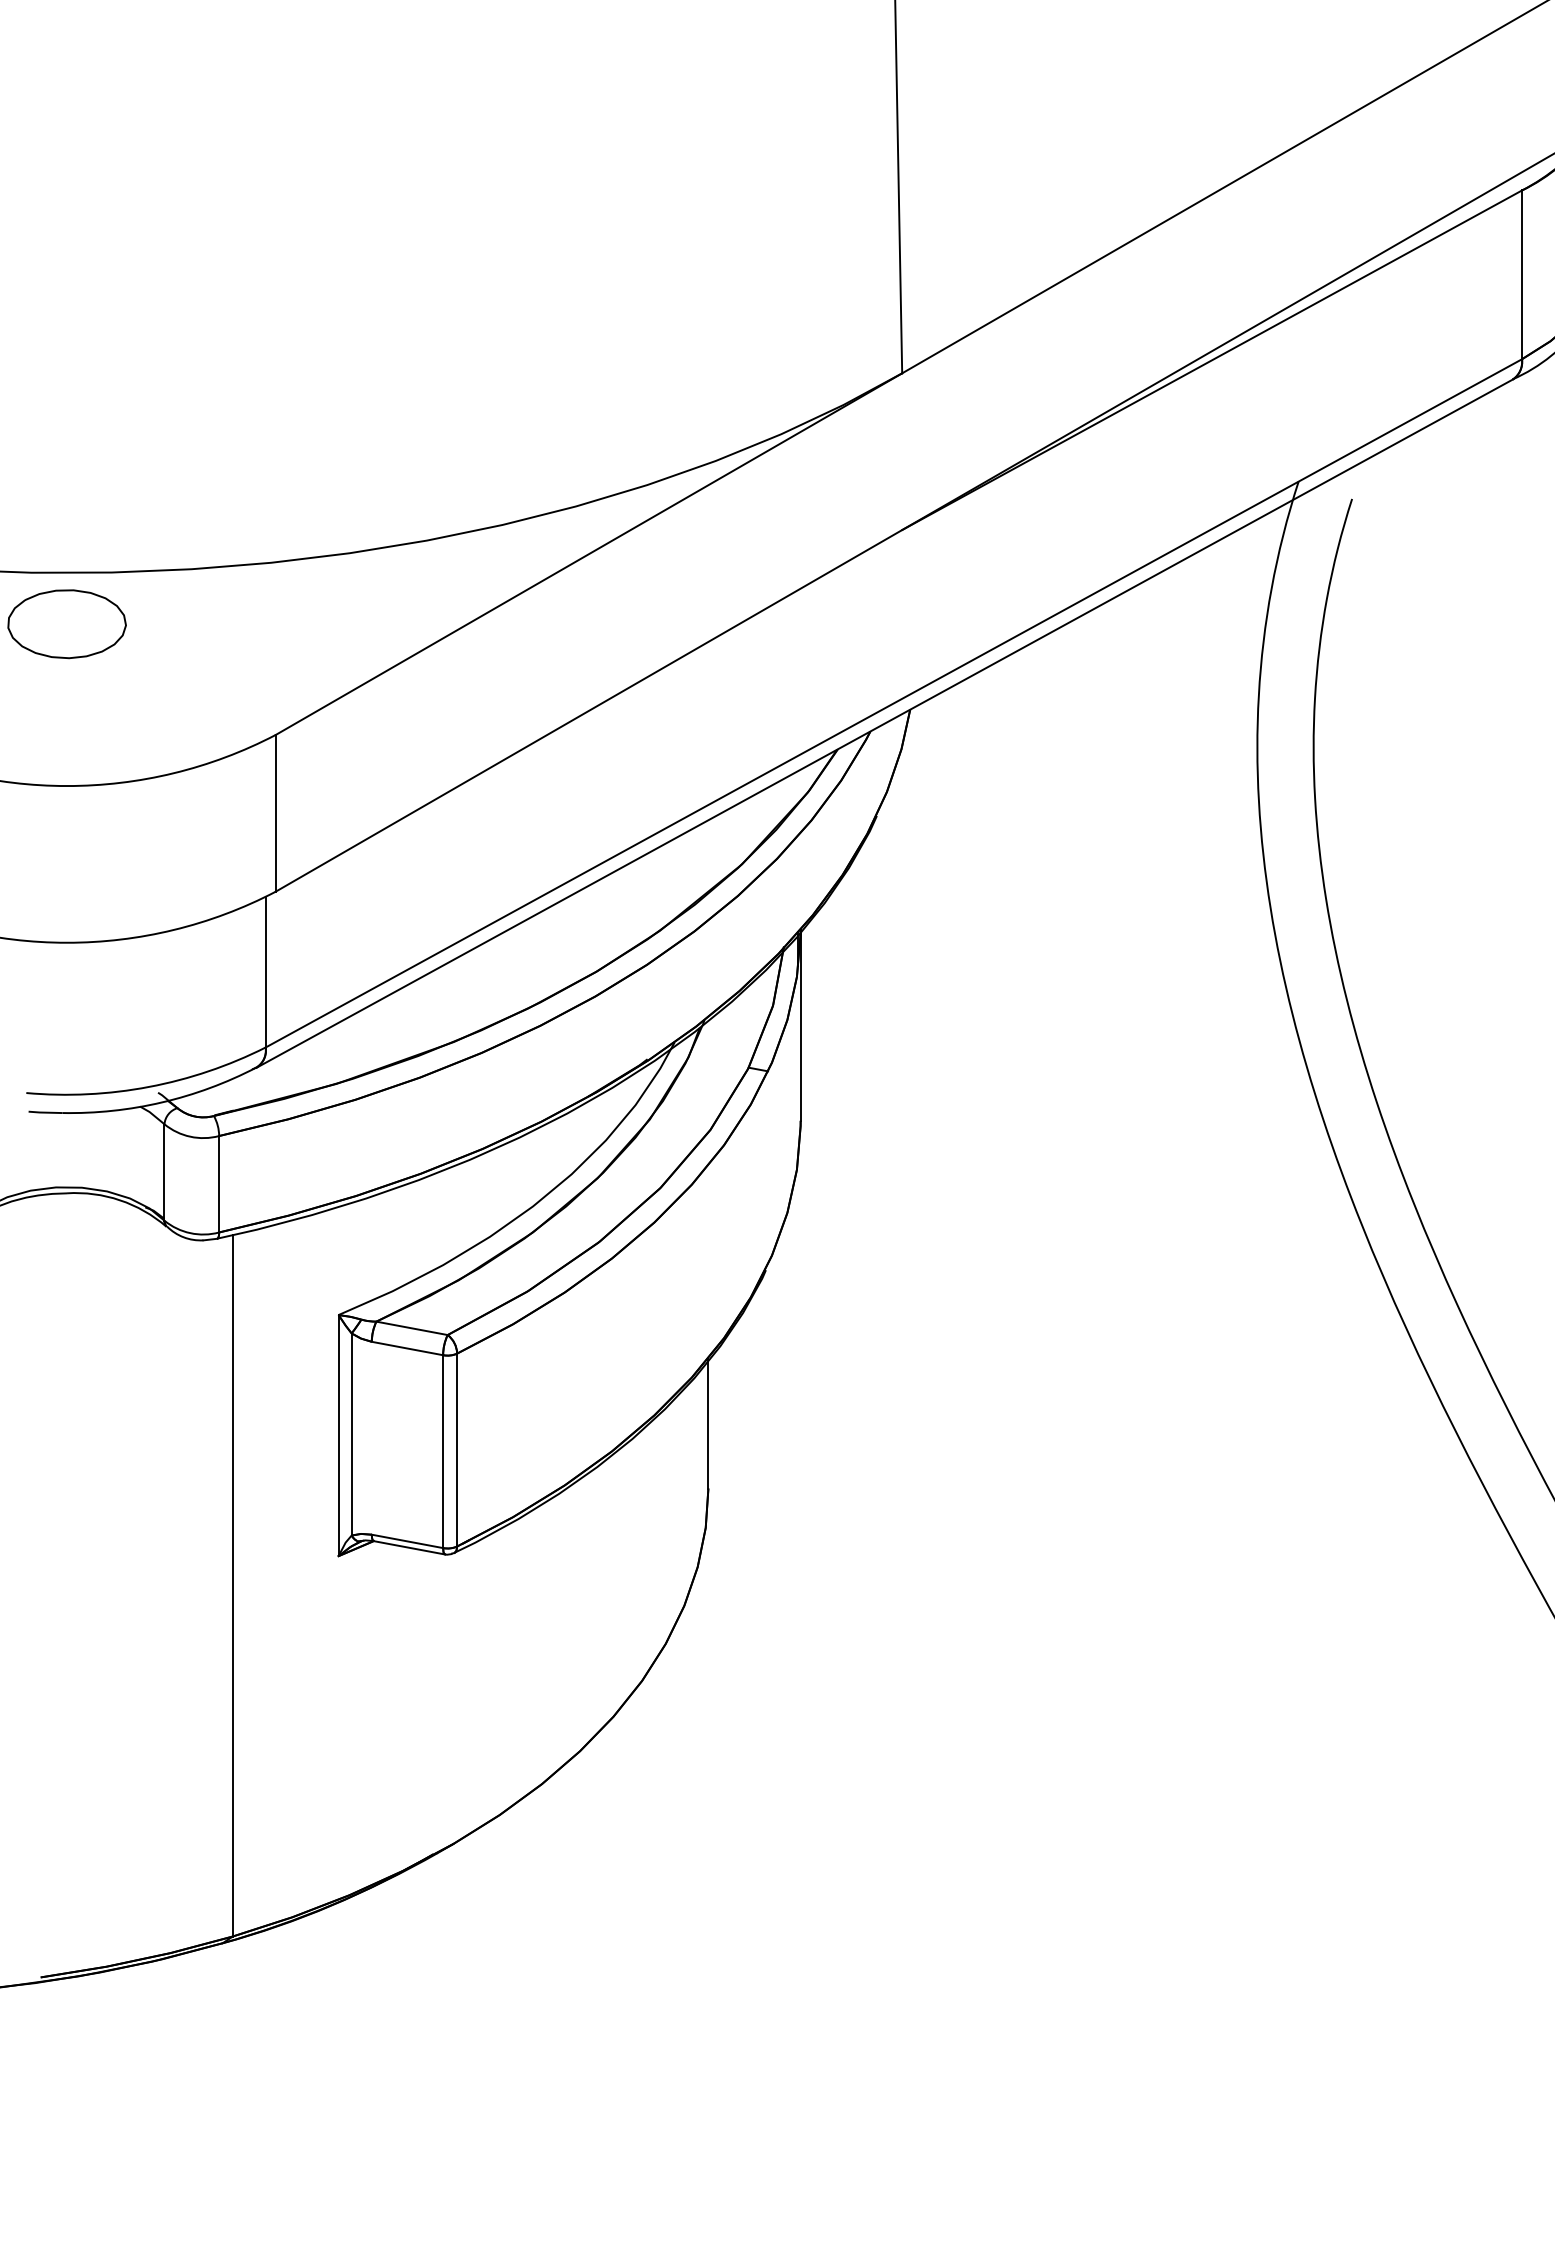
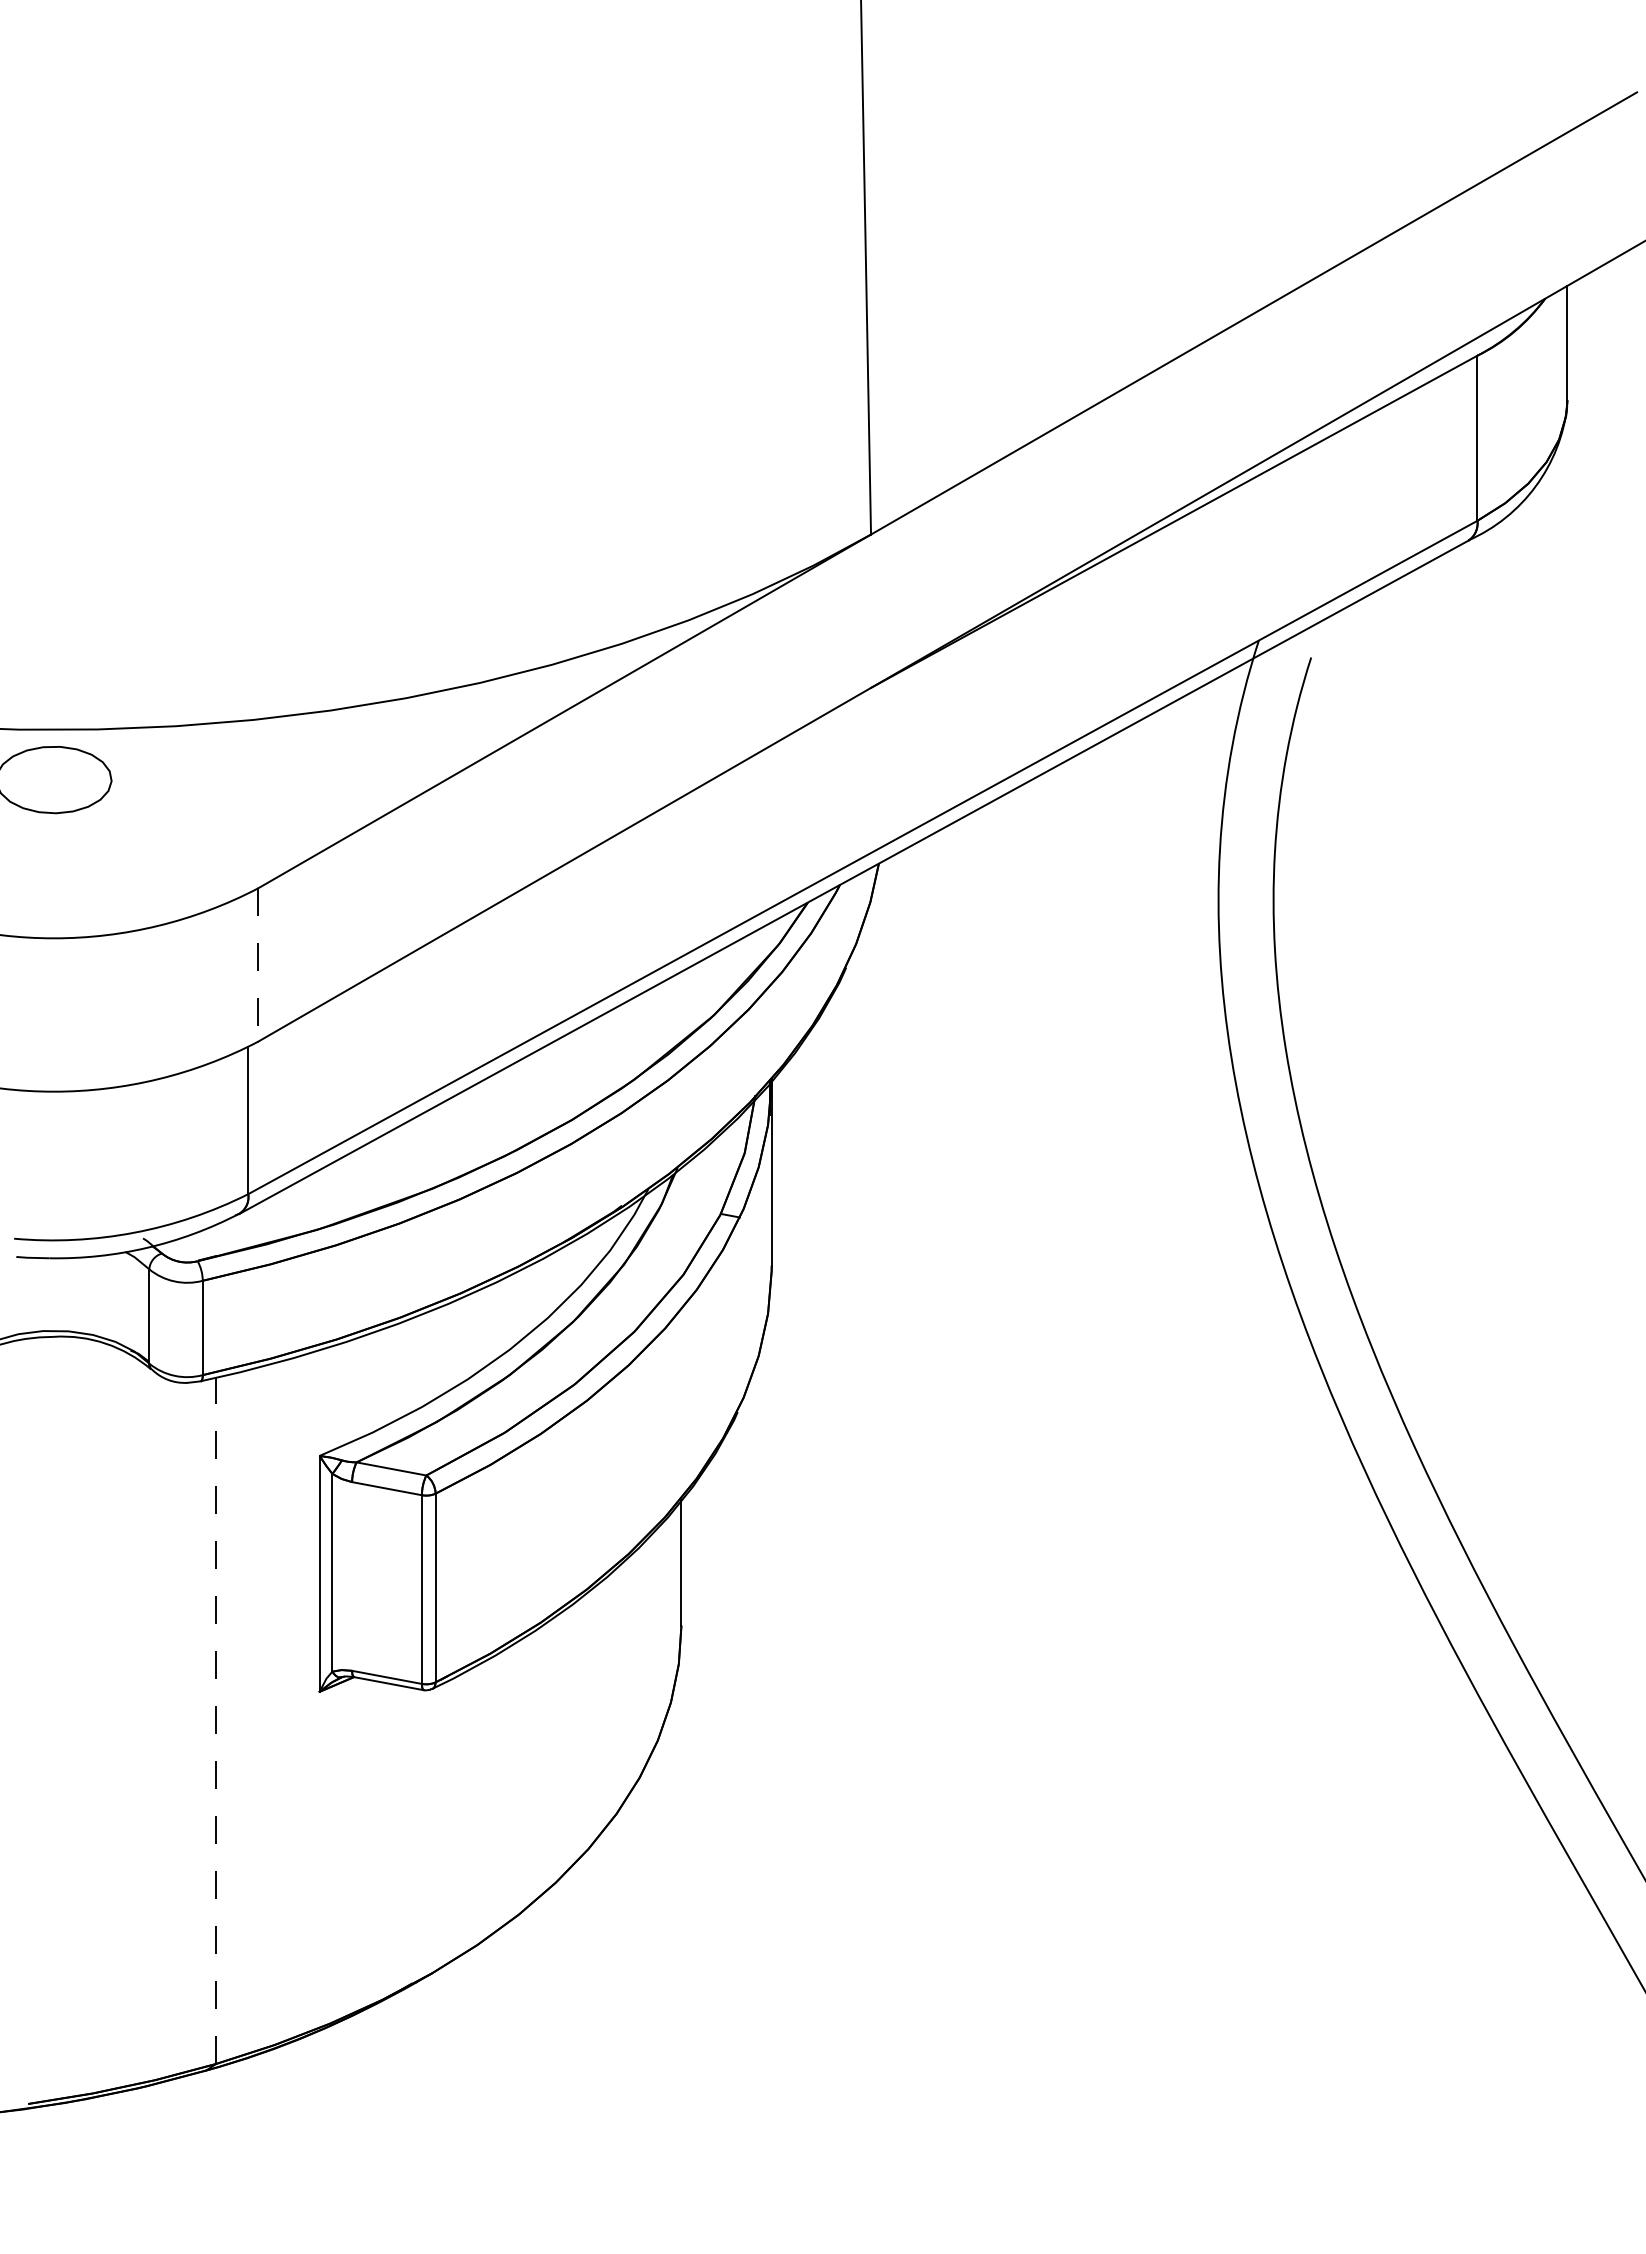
line: (276, 813) -> (258, 965), solid -> dashed
line: (233, 1585) -> (216, 1720), solid -> dashed

